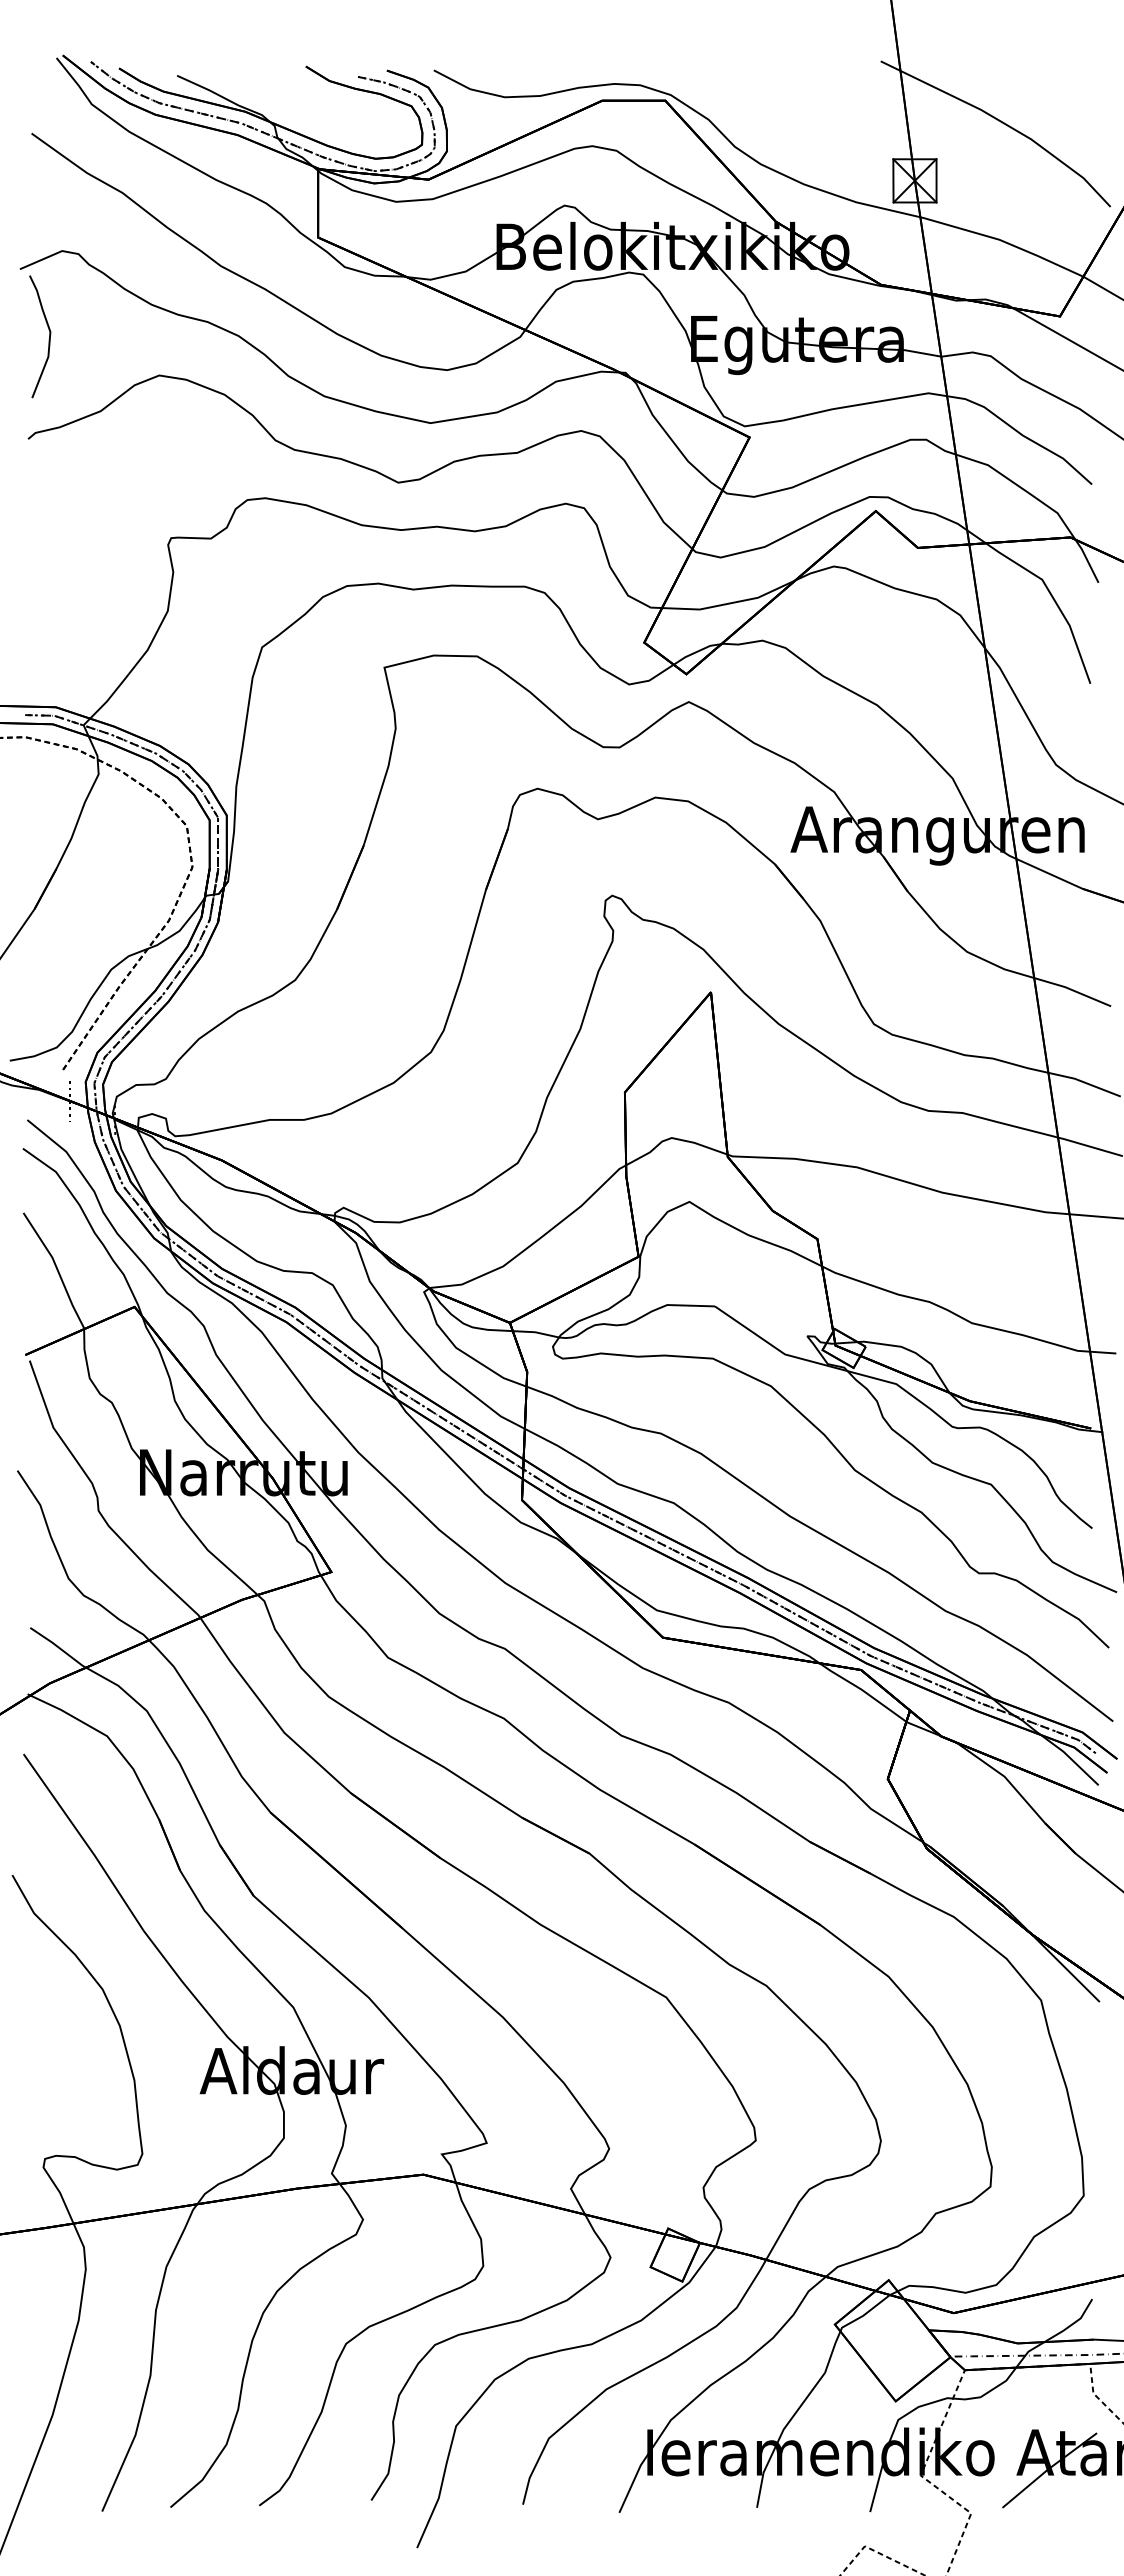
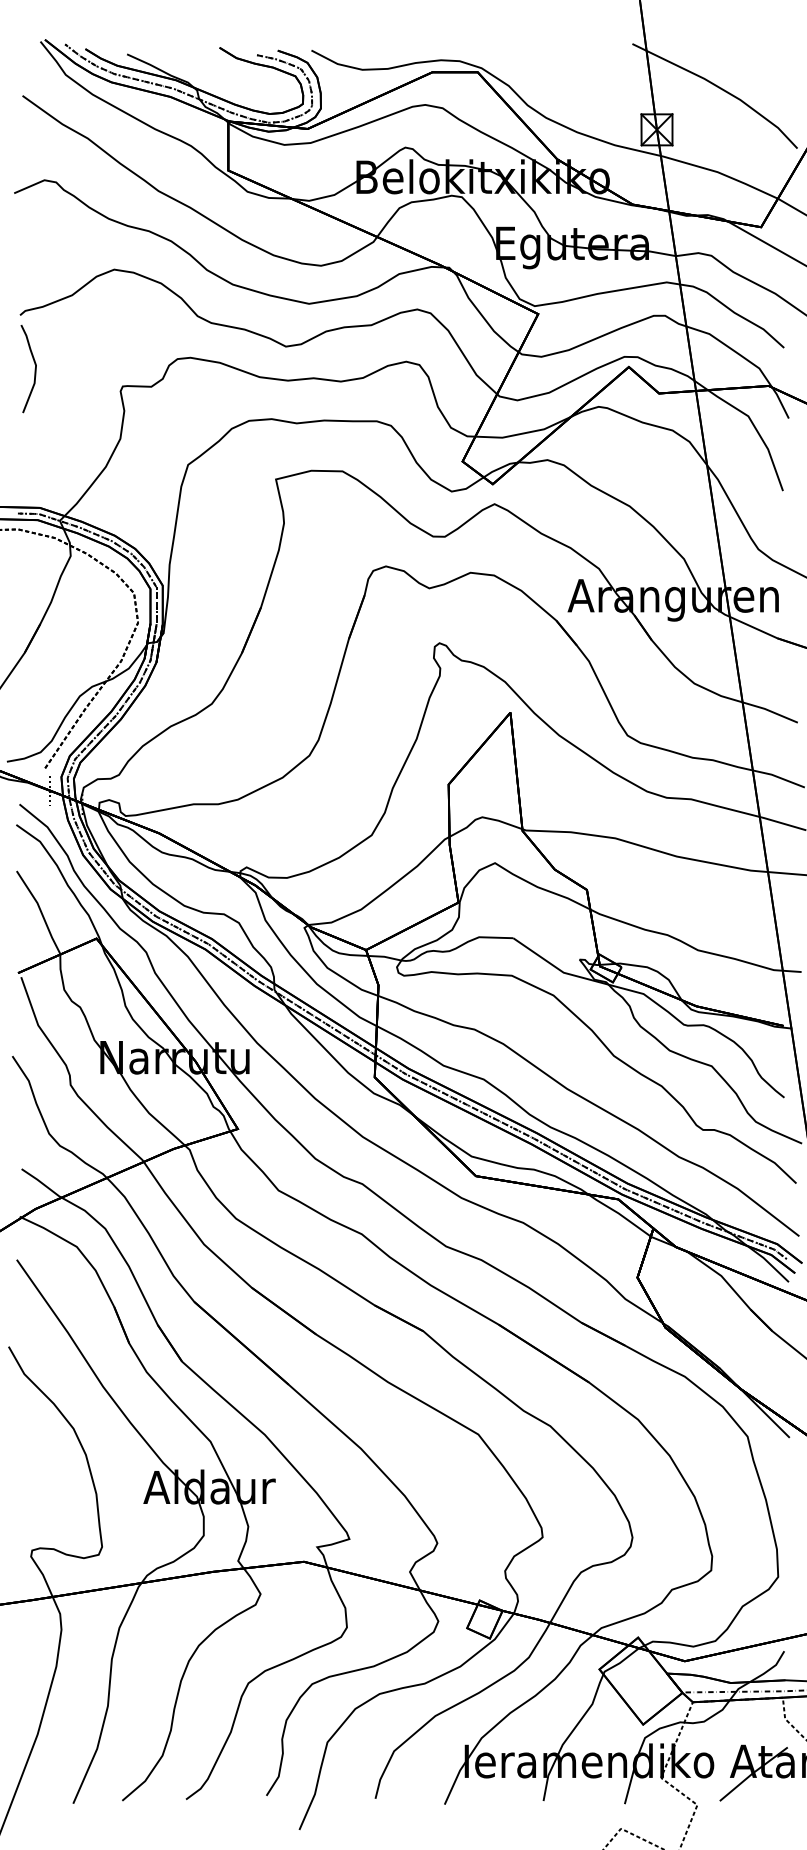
curve: (48, 339) -> (34, 370), moved

